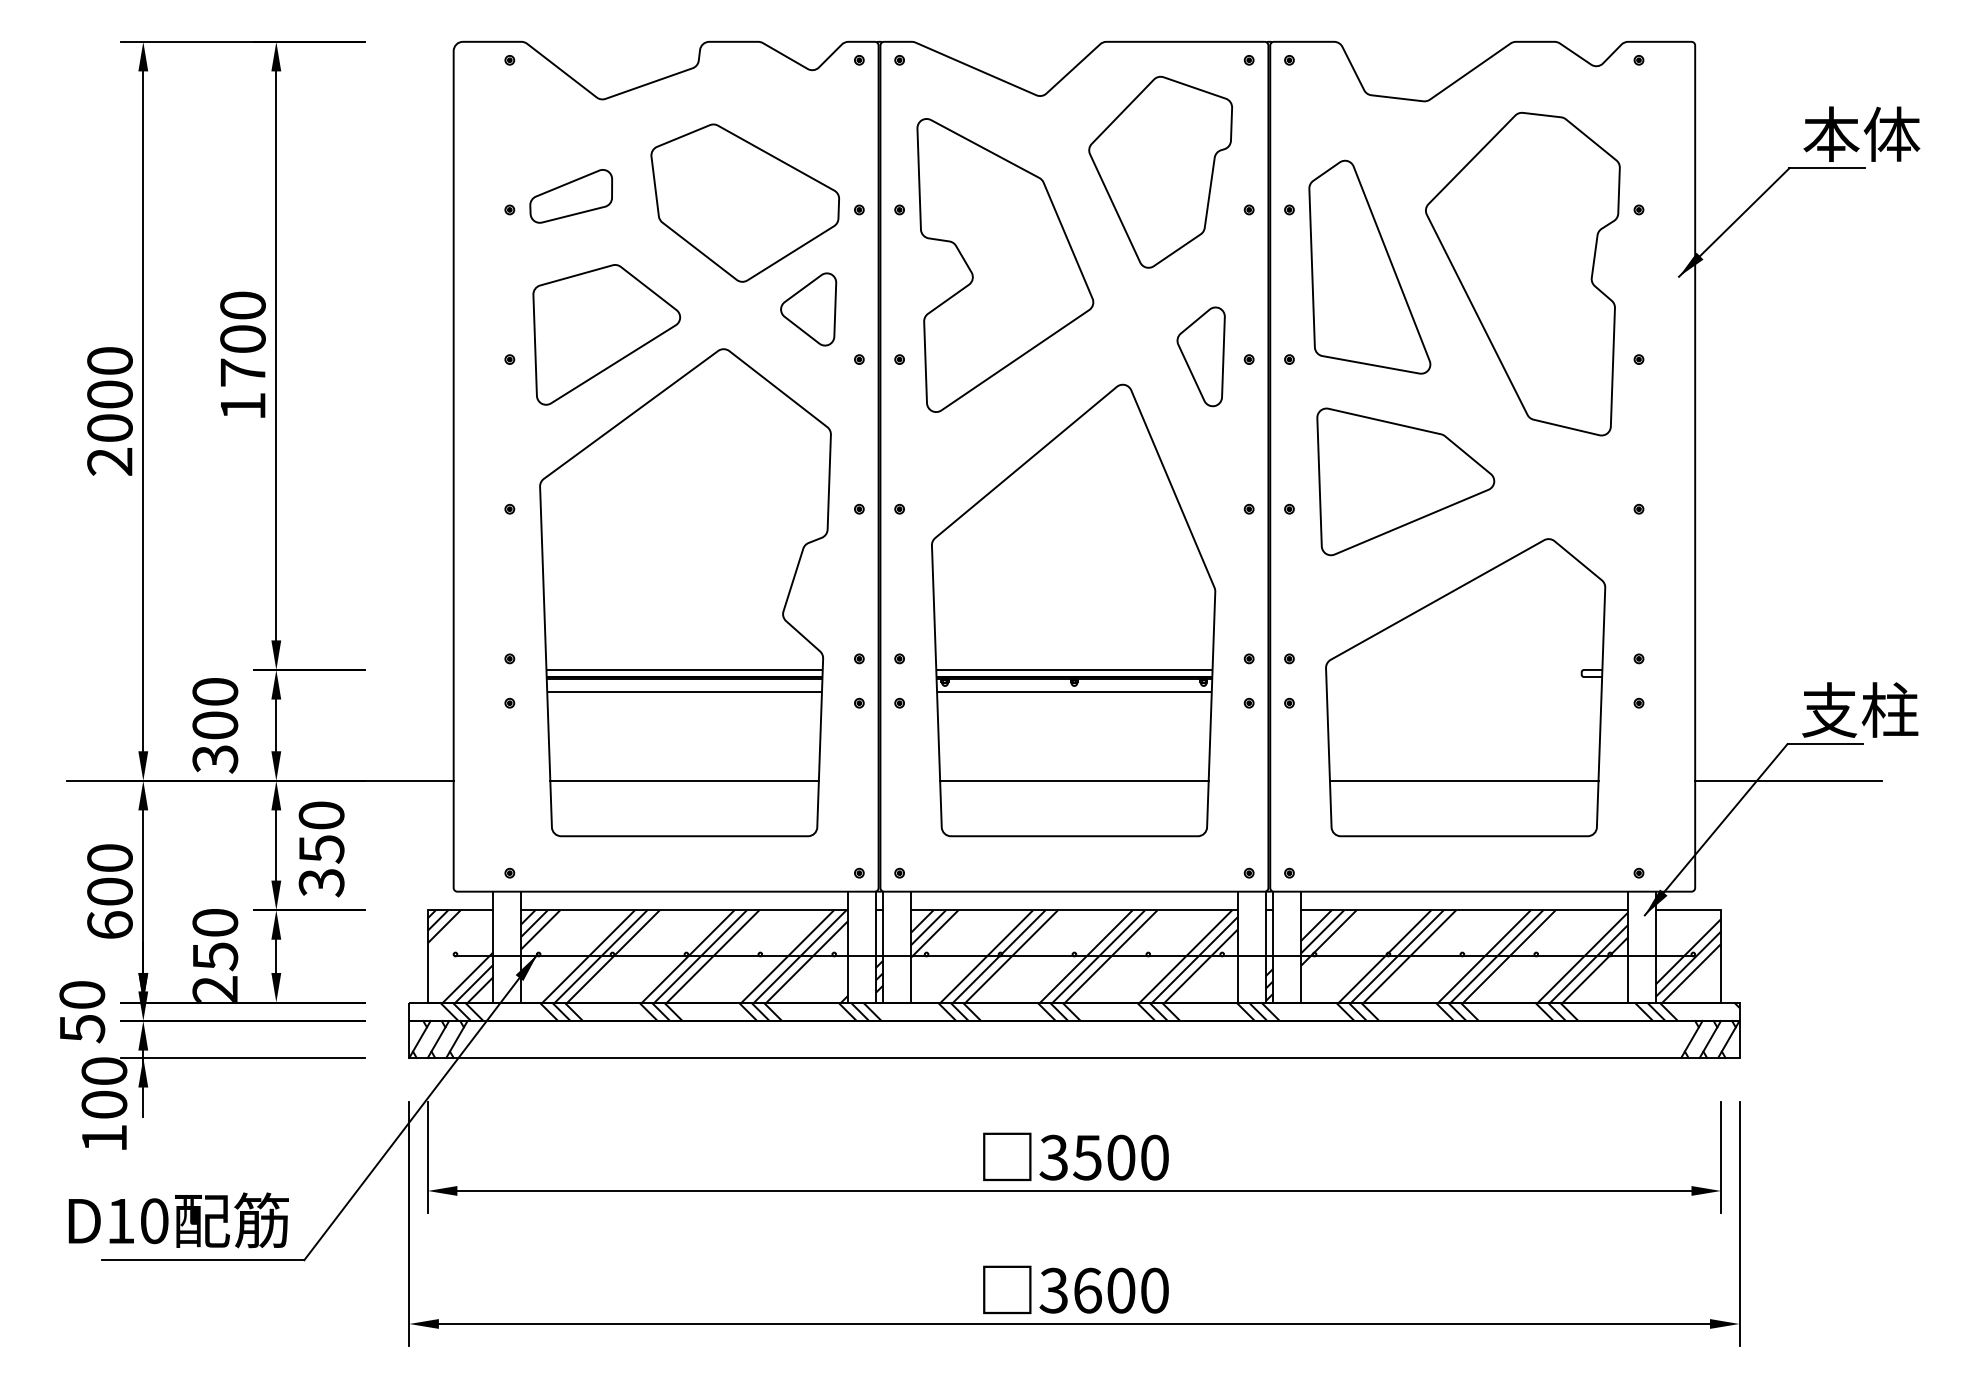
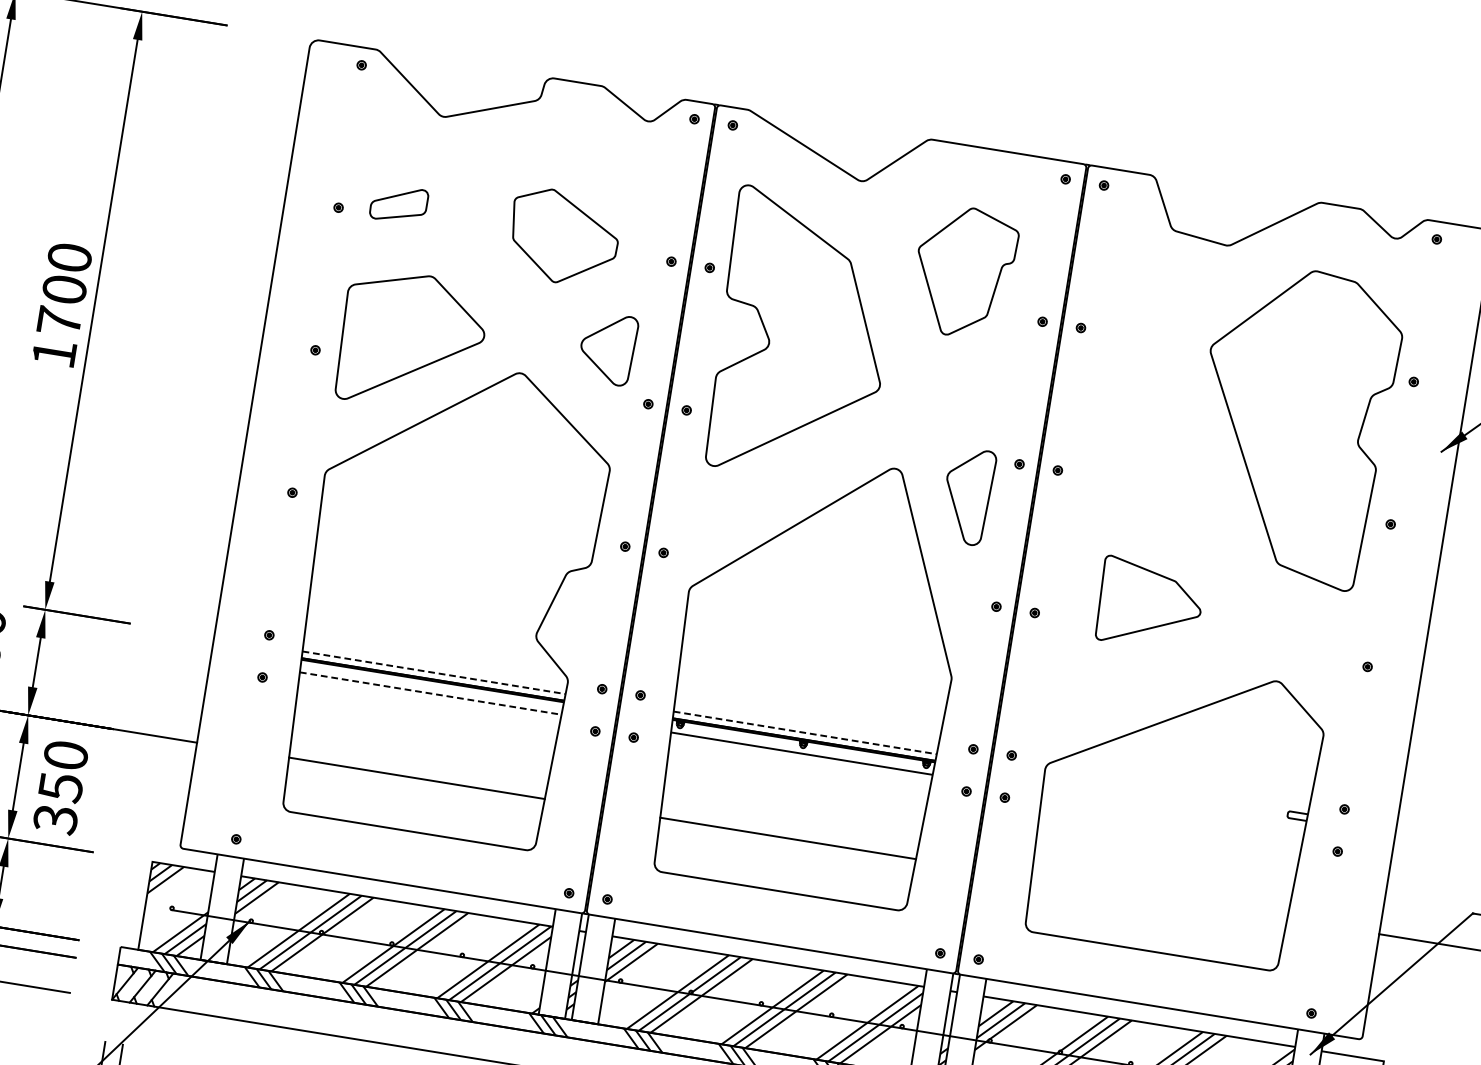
part: (1160, 171) -> (964, 271), size x0.7
part: (570, 196) -> (398, 204), size x0.7
part: (744, 202) -> (563, 236), size x0.6
part: (1369, 266) -> (1148, 394), removed
part: (1200, 356) -> (966, 495), moved
part: (1405, 481) -> (1149, 604), size x0.6
line: (685, 669) -> (435, 672), solid -> dashed
line: (1074, 669) -> (805, 732), solid -> dashed
line: (685, 691) -> (431, 693), solid -> dashed
line: (1463, 780) -> (1158, 898), removed

